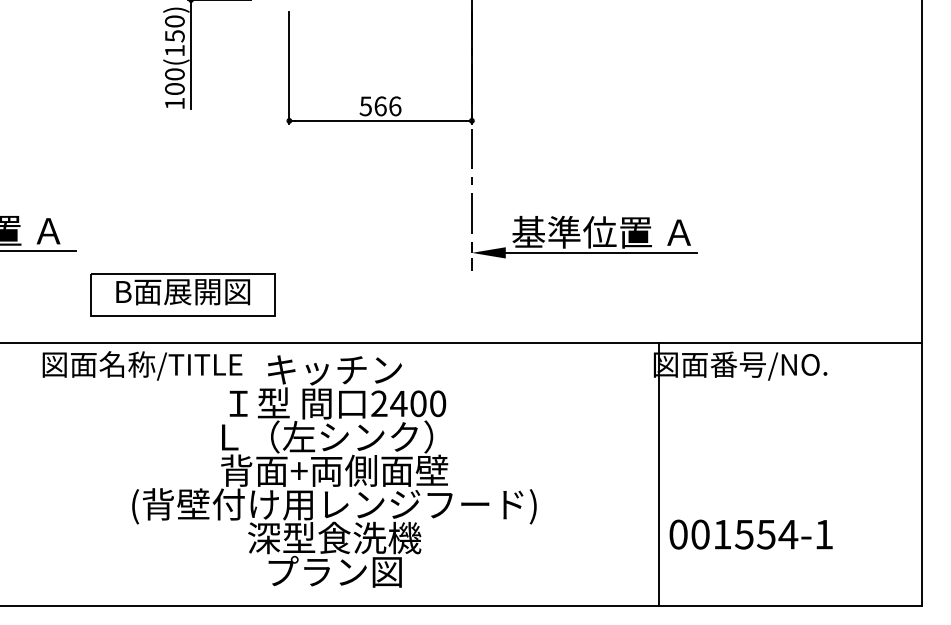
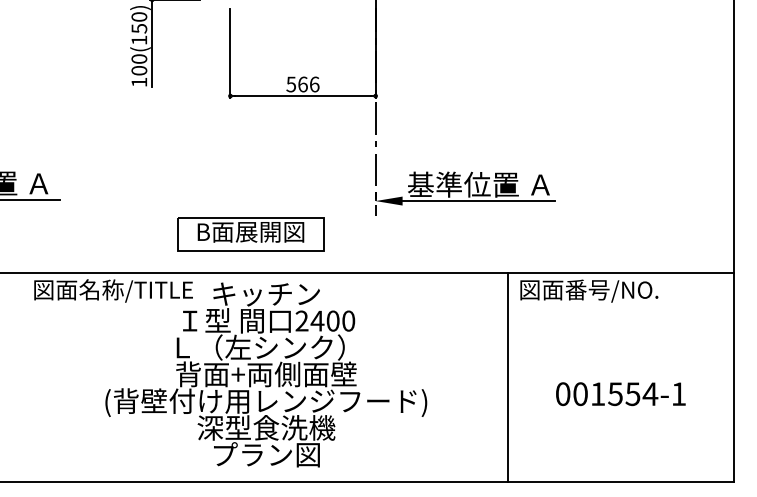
part: (182, 294) -> (250, 234), moved
line: (658, 474) -> (508, 377), moved
text: (750, 534) -> (620, 394), moved

